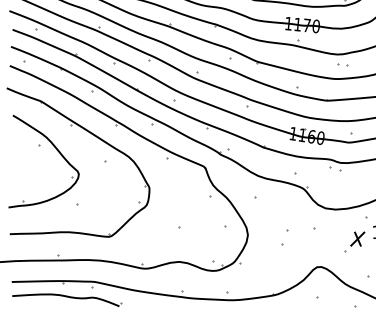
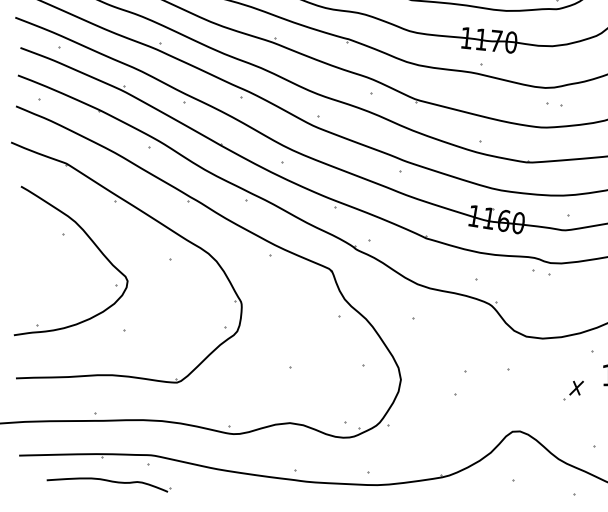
part: (354, 241) -> (573, 390), size x0.6
part: (67, 299) -> (109, 483), size x0.7

